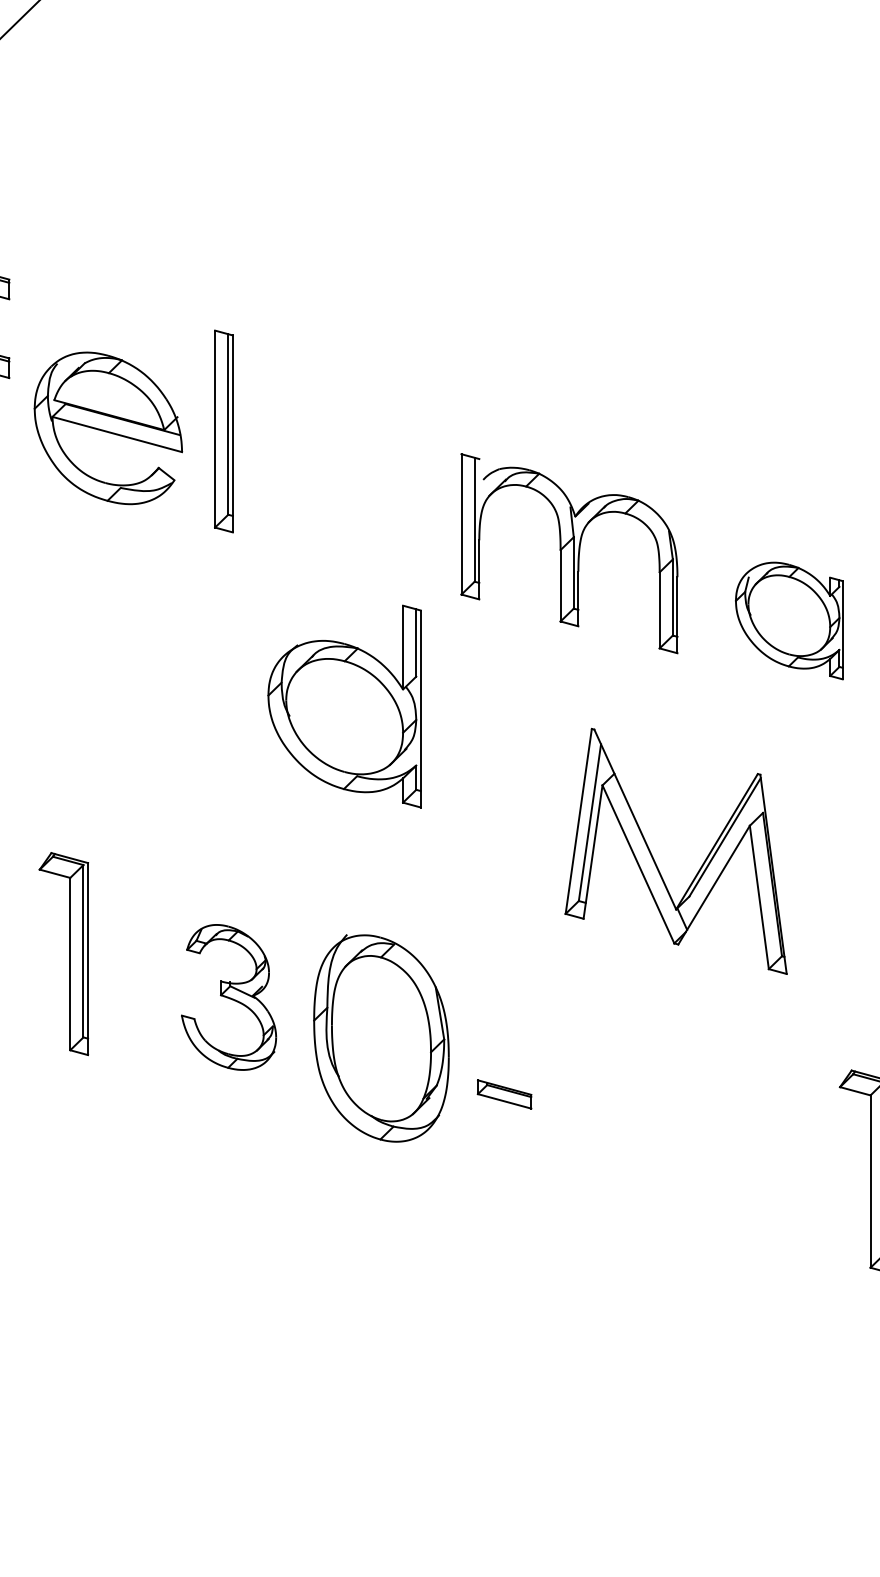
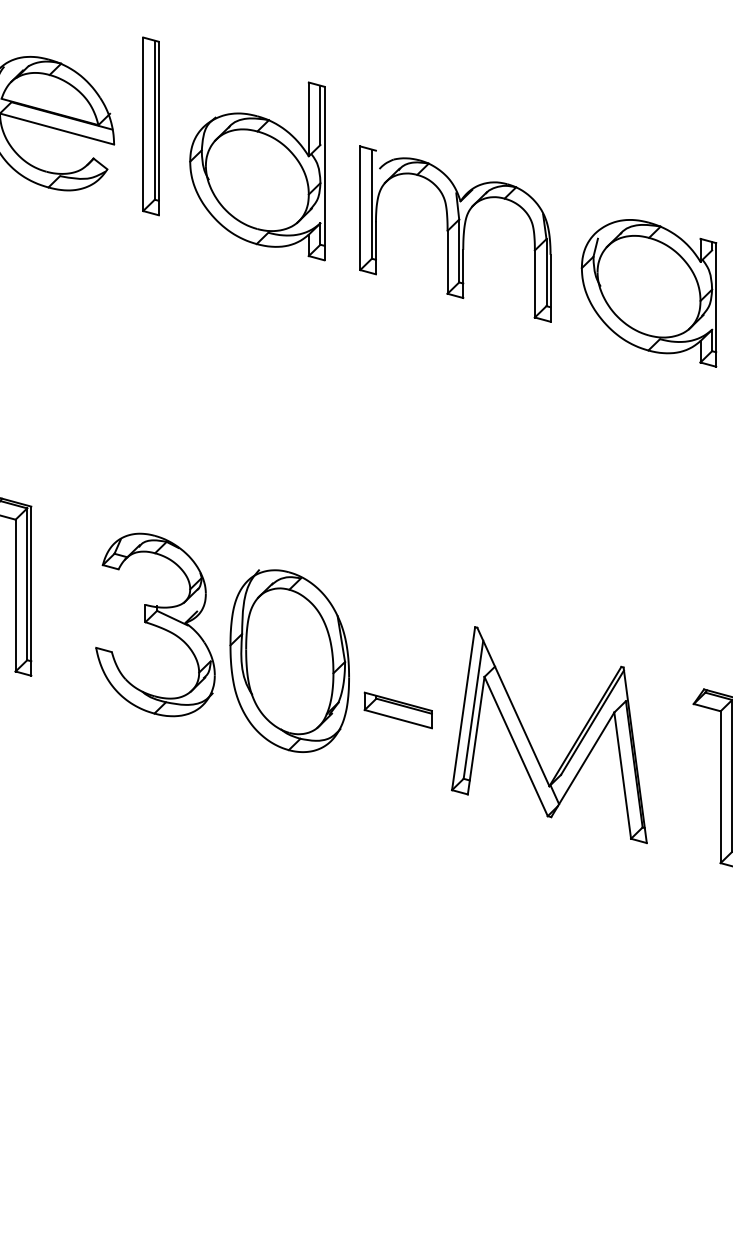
part: (789, 620) -> (649, 292), size x1.43
part: (344, 706) -> (257, 171), moved
part: (653, 856) -> (529, 739), moved
part: (228, 997) -> (155, 625), size x1.43
part: (504, 1094) -> (398, 710), size x1.43

